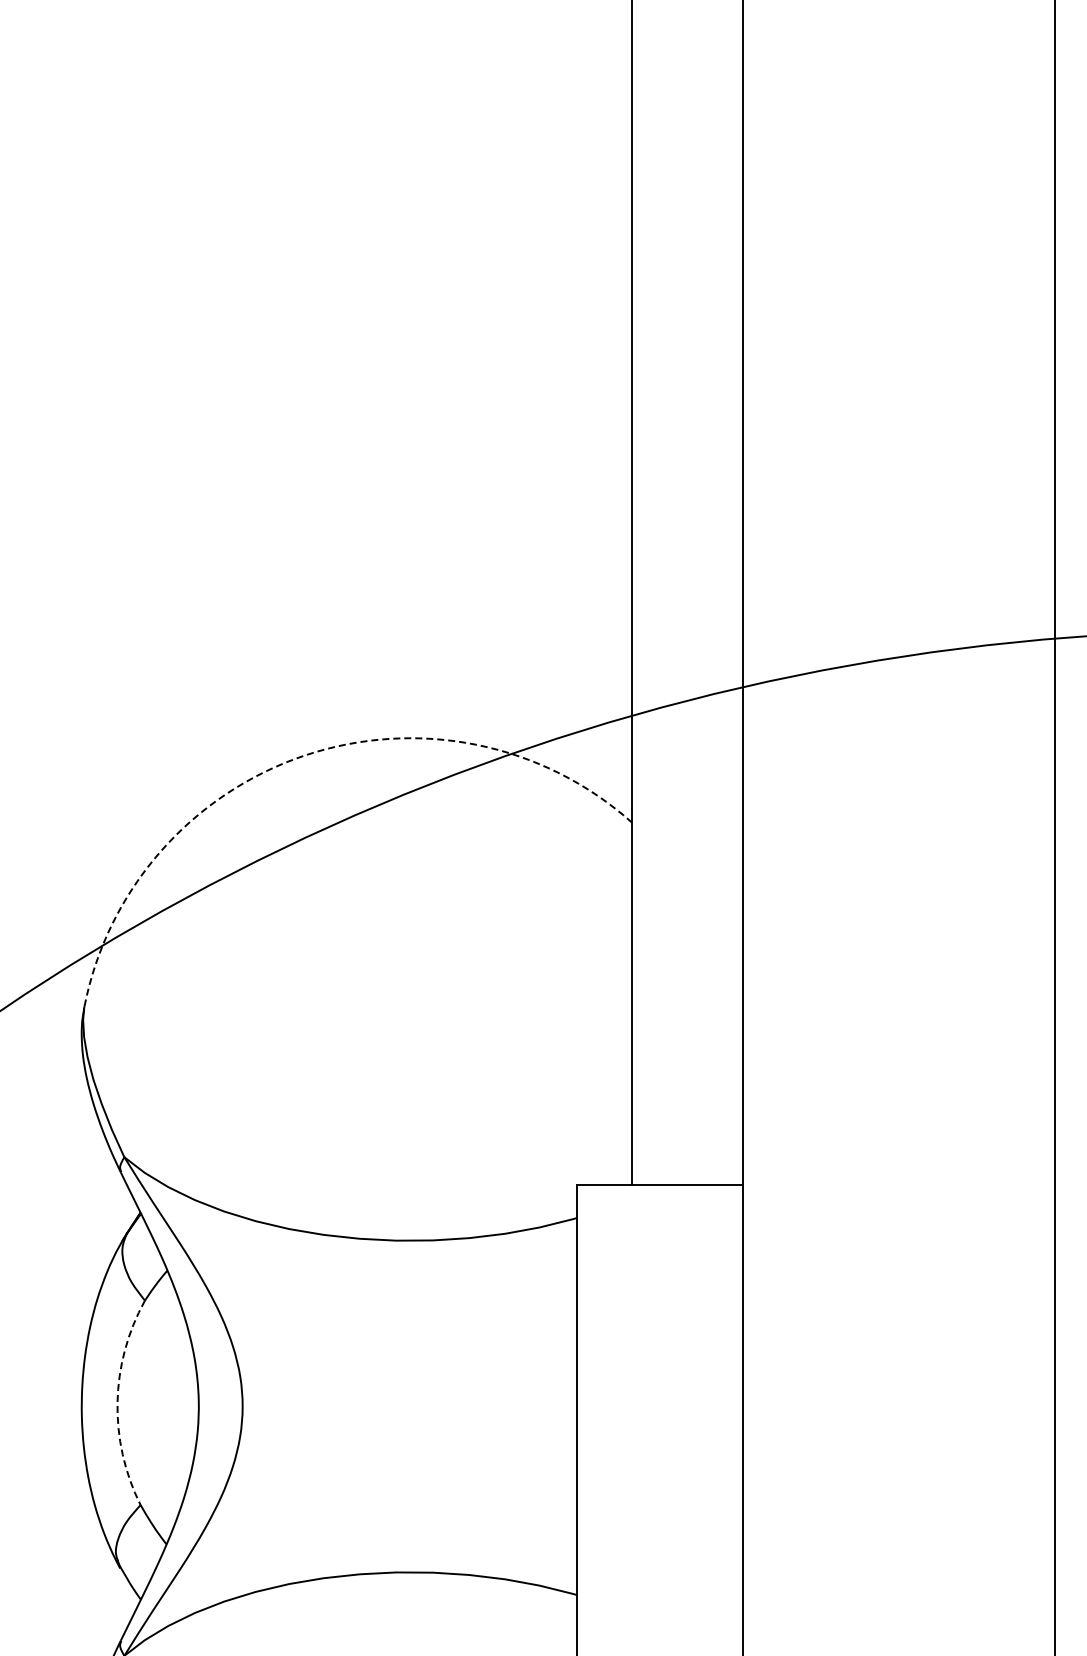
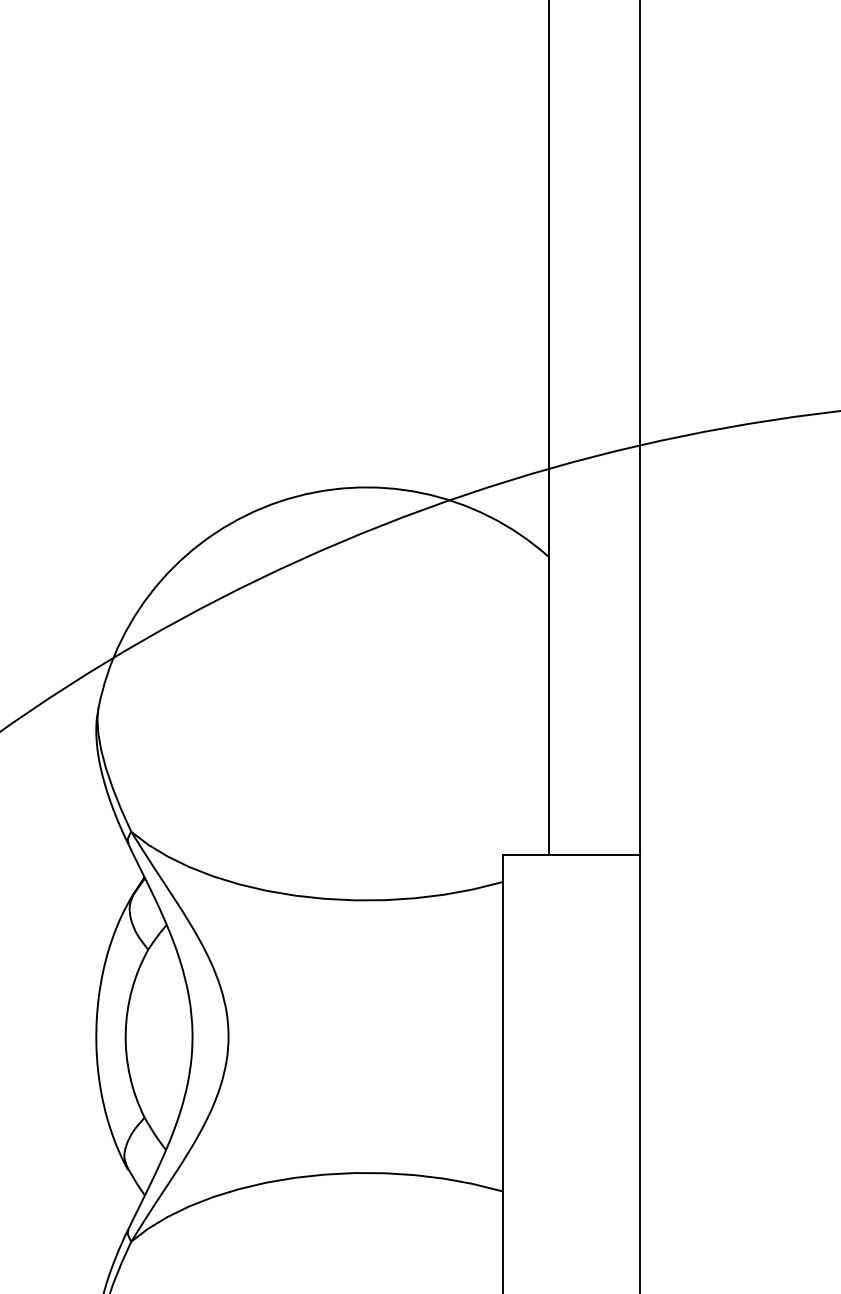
arc: (304, 755) -> (279, 501), dashed -> solid
arc: (117, 1402) -> (125, 1033), dashed -> solid

